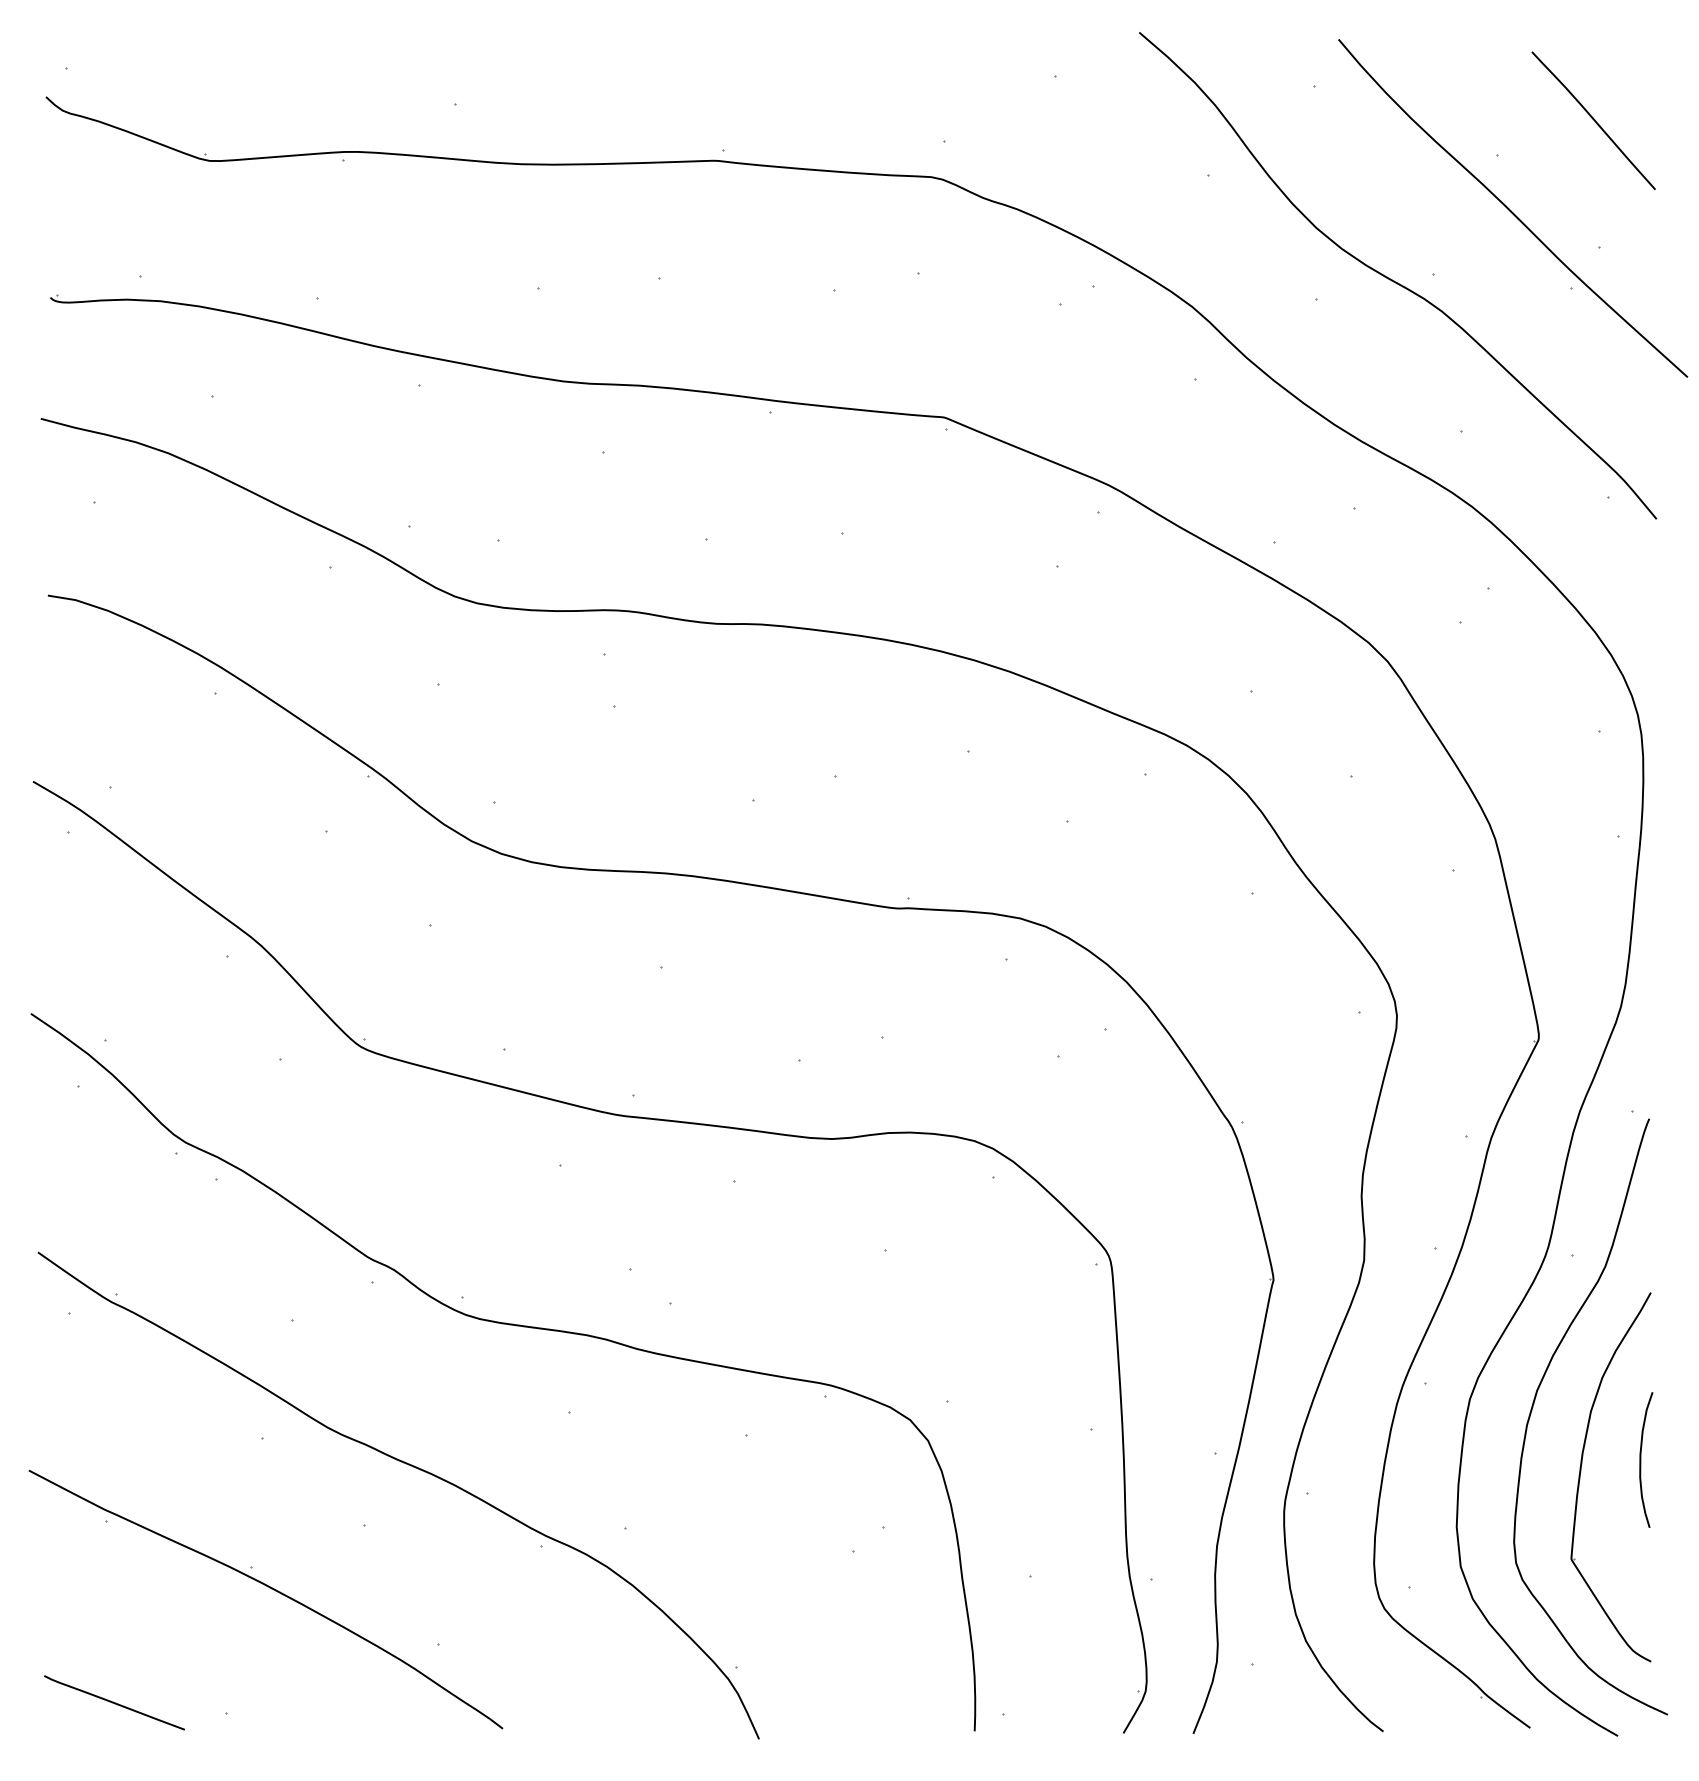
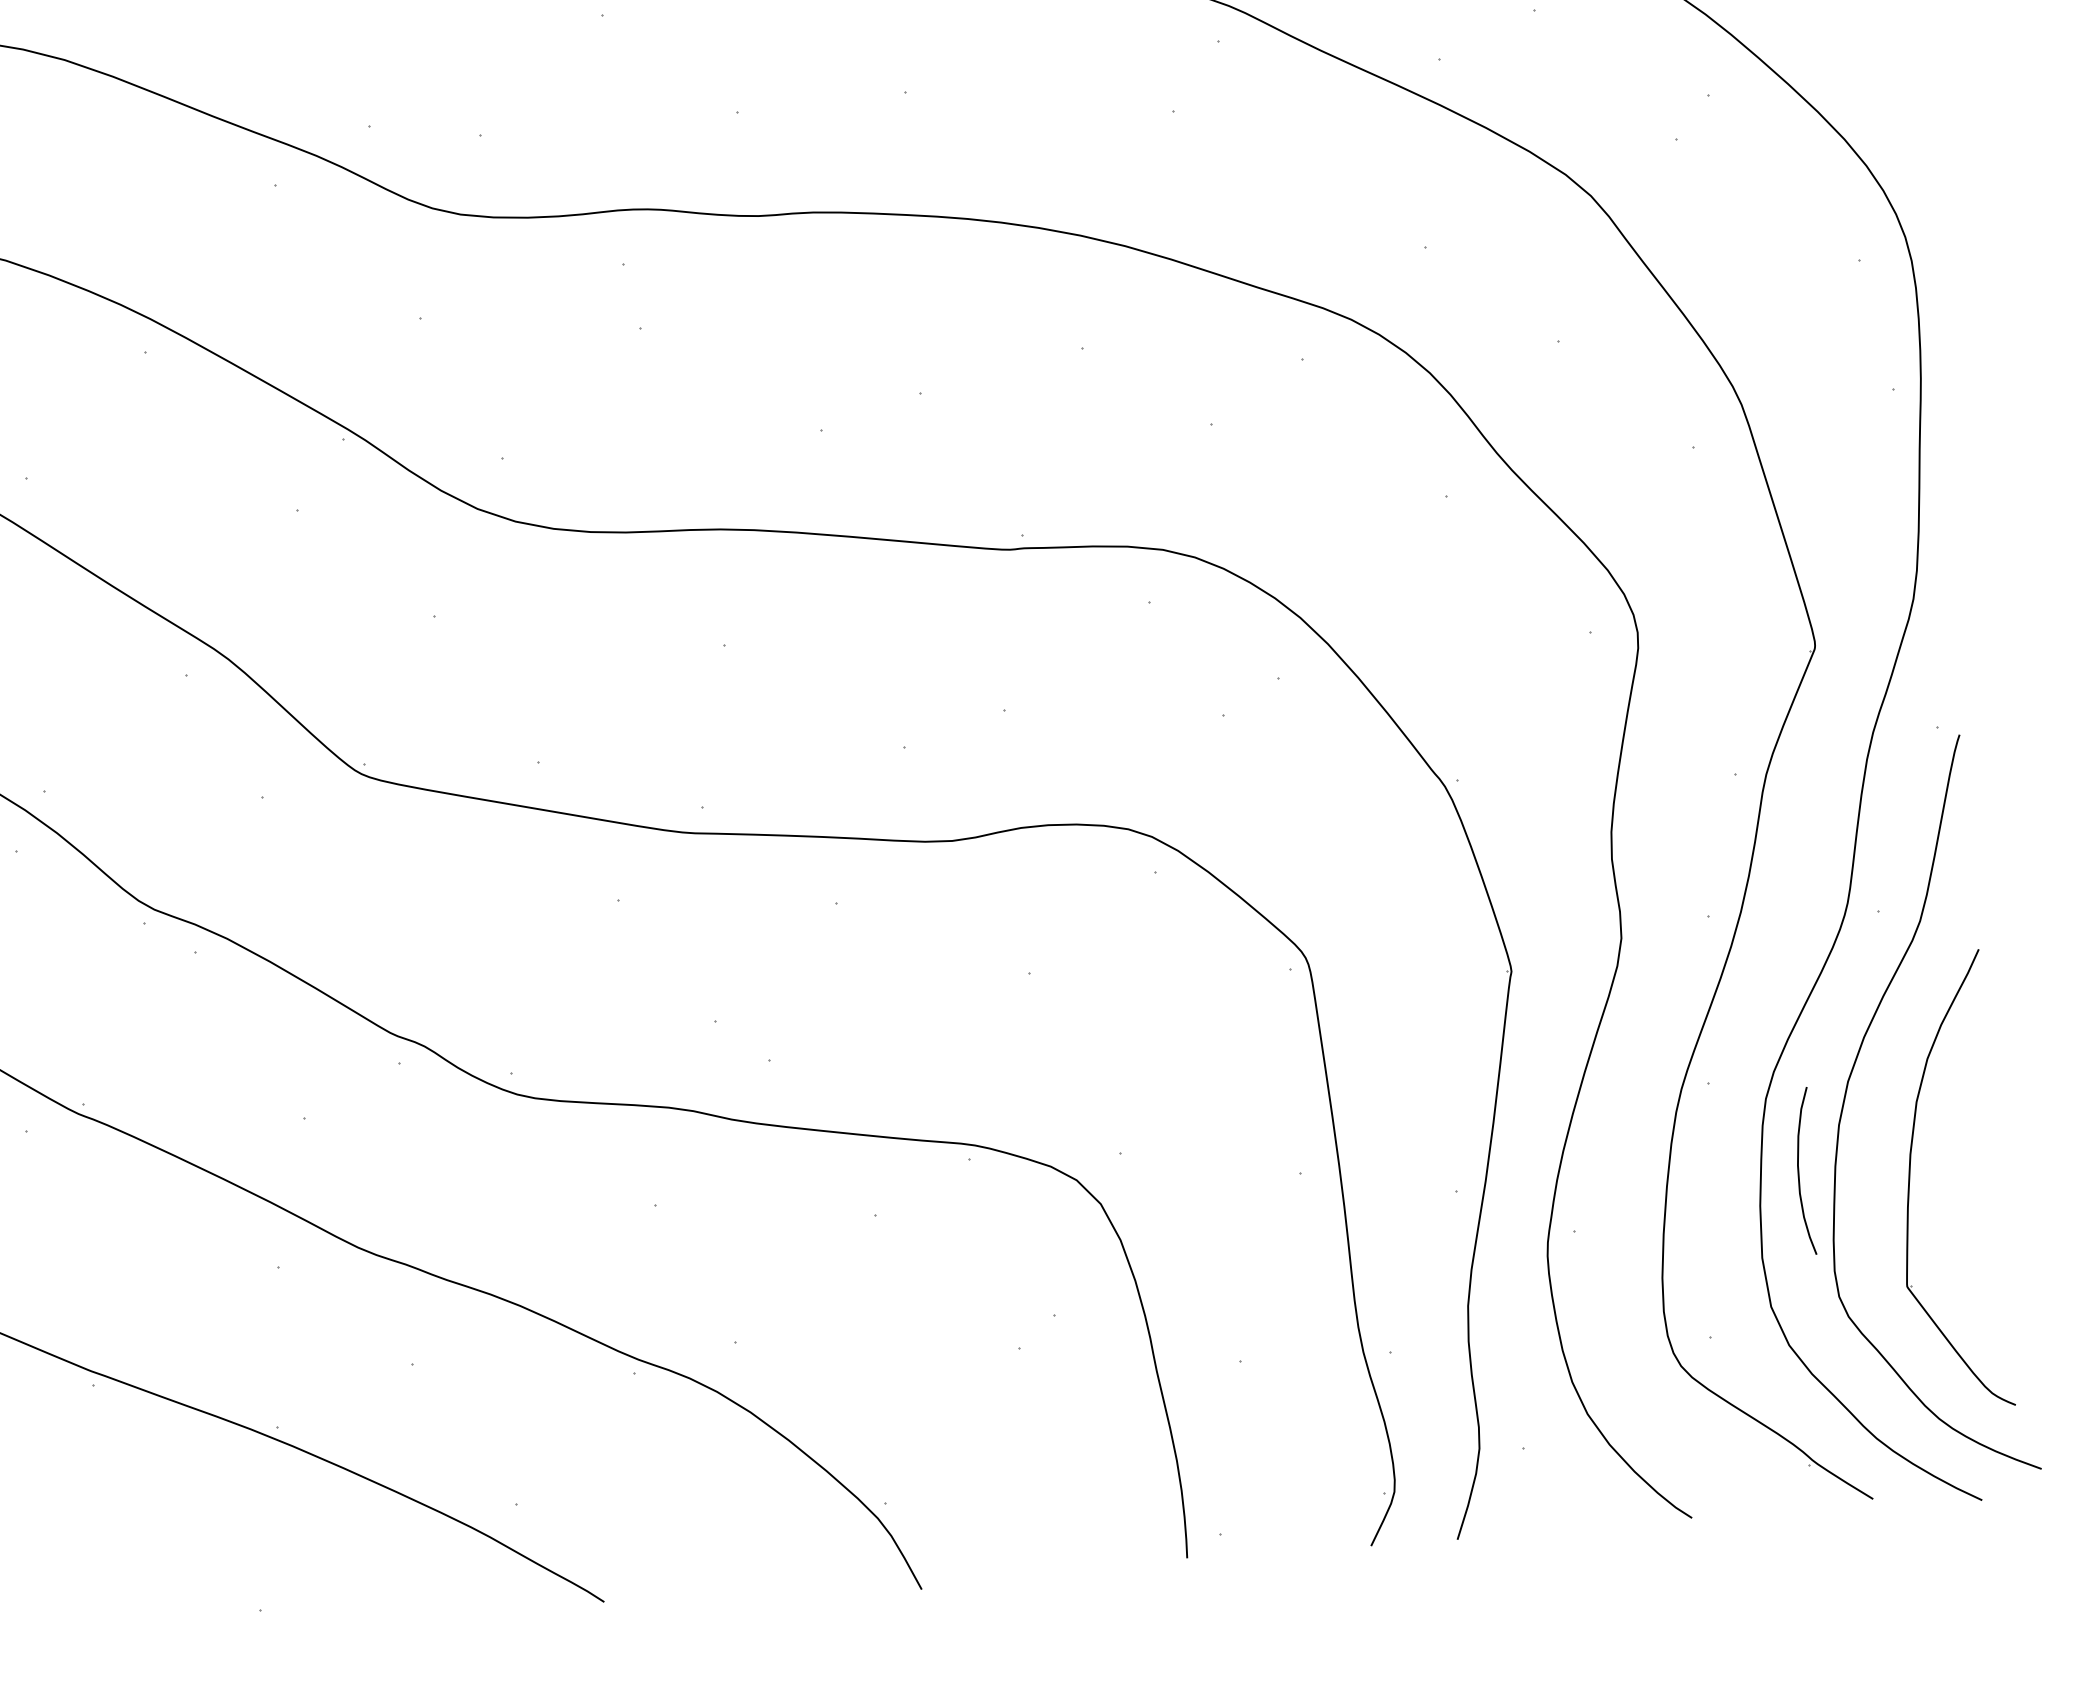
curve: (1641, 1459) -> (1799, 1171), moved
line: (114, 1702) -> (121, 1608), removed

